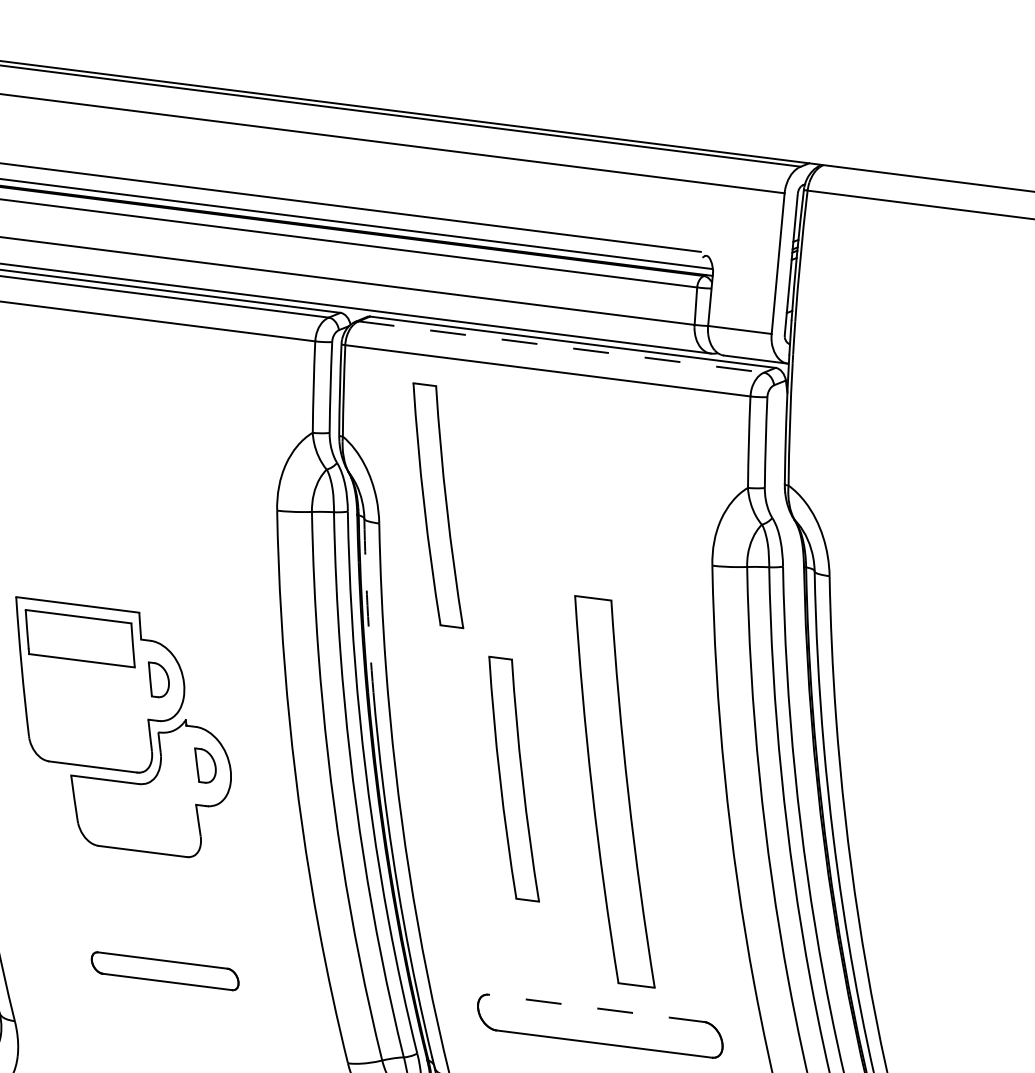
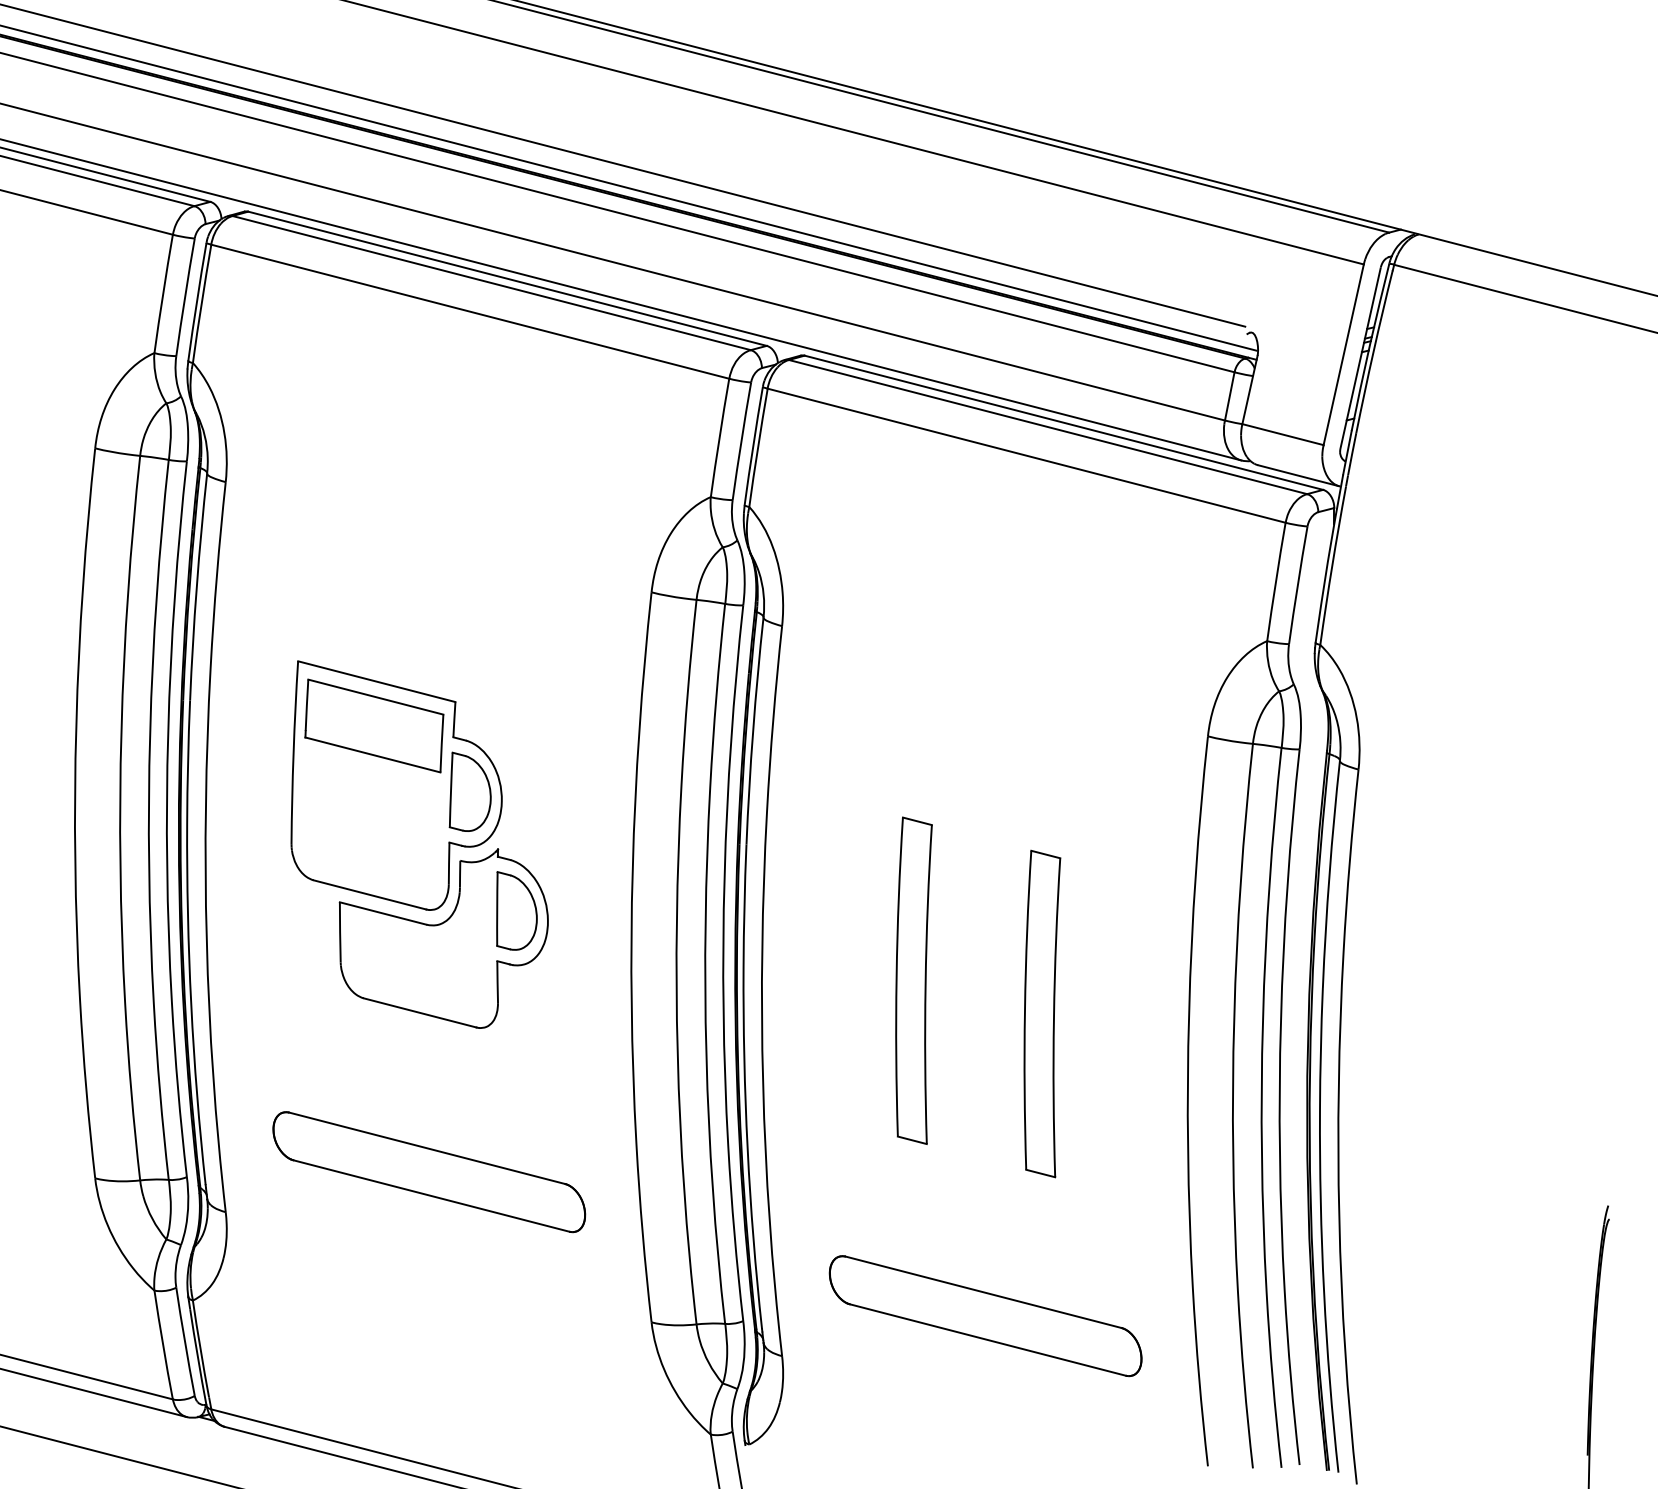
line: (561, 347) -> (1048, 427), dashed -> solid
part: (437, 505) -> (860, 612), removed
arc: (367, 605) -> (753, 730), dashed -> solid
part: (158, 679) -> (469, 791), size x1.67
part: (205, 764) -> (516, 910), size x1.67
part: (613, 791) -> (1042, 1013), size x0.62
part: (165, 971) -> (429, 1172), size x1.67
line: (596, 1008) -> (983, 1292), dashed -> solid

